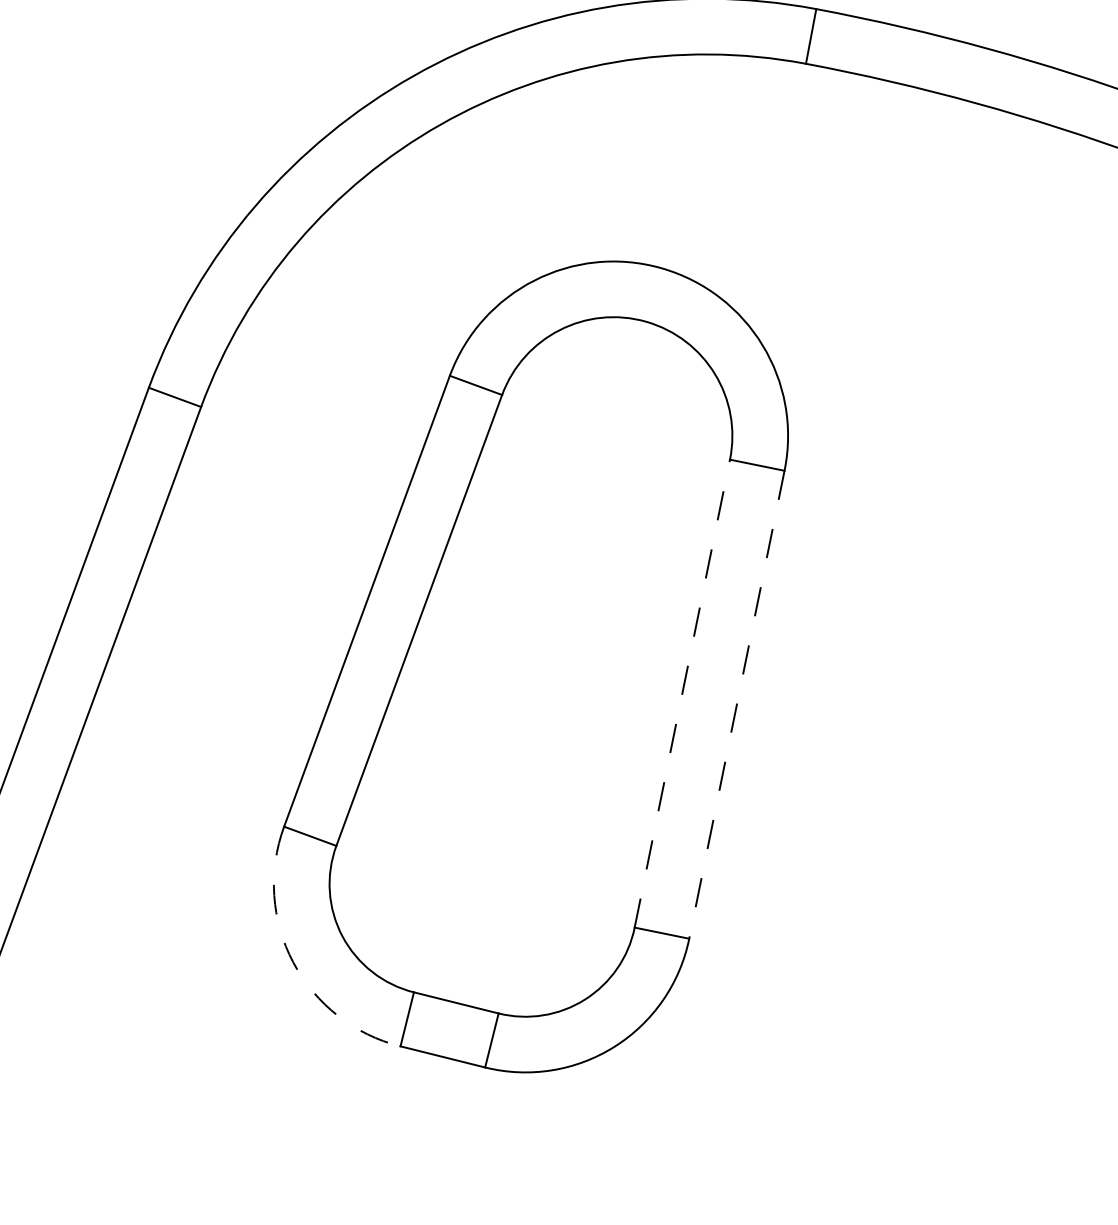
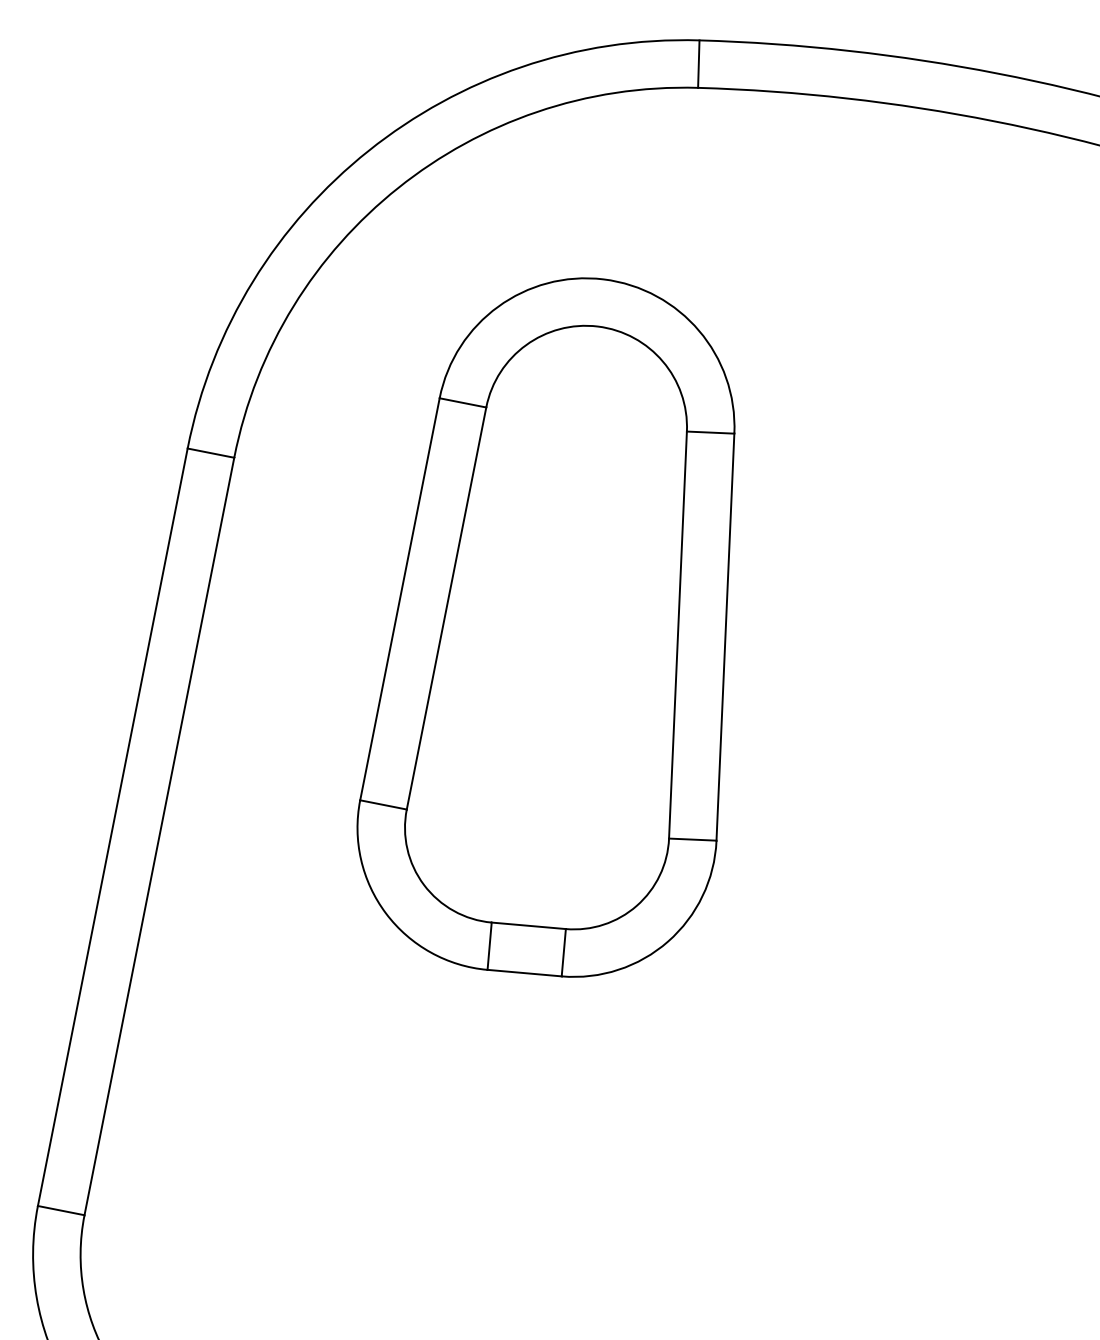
line: (681, 694) -> (677, 635), dashed -> solid
line: (736, 705) -> (725, 637), dashed -> solid
arc: (293, 962) -> (386, 913), dashed -> solid

